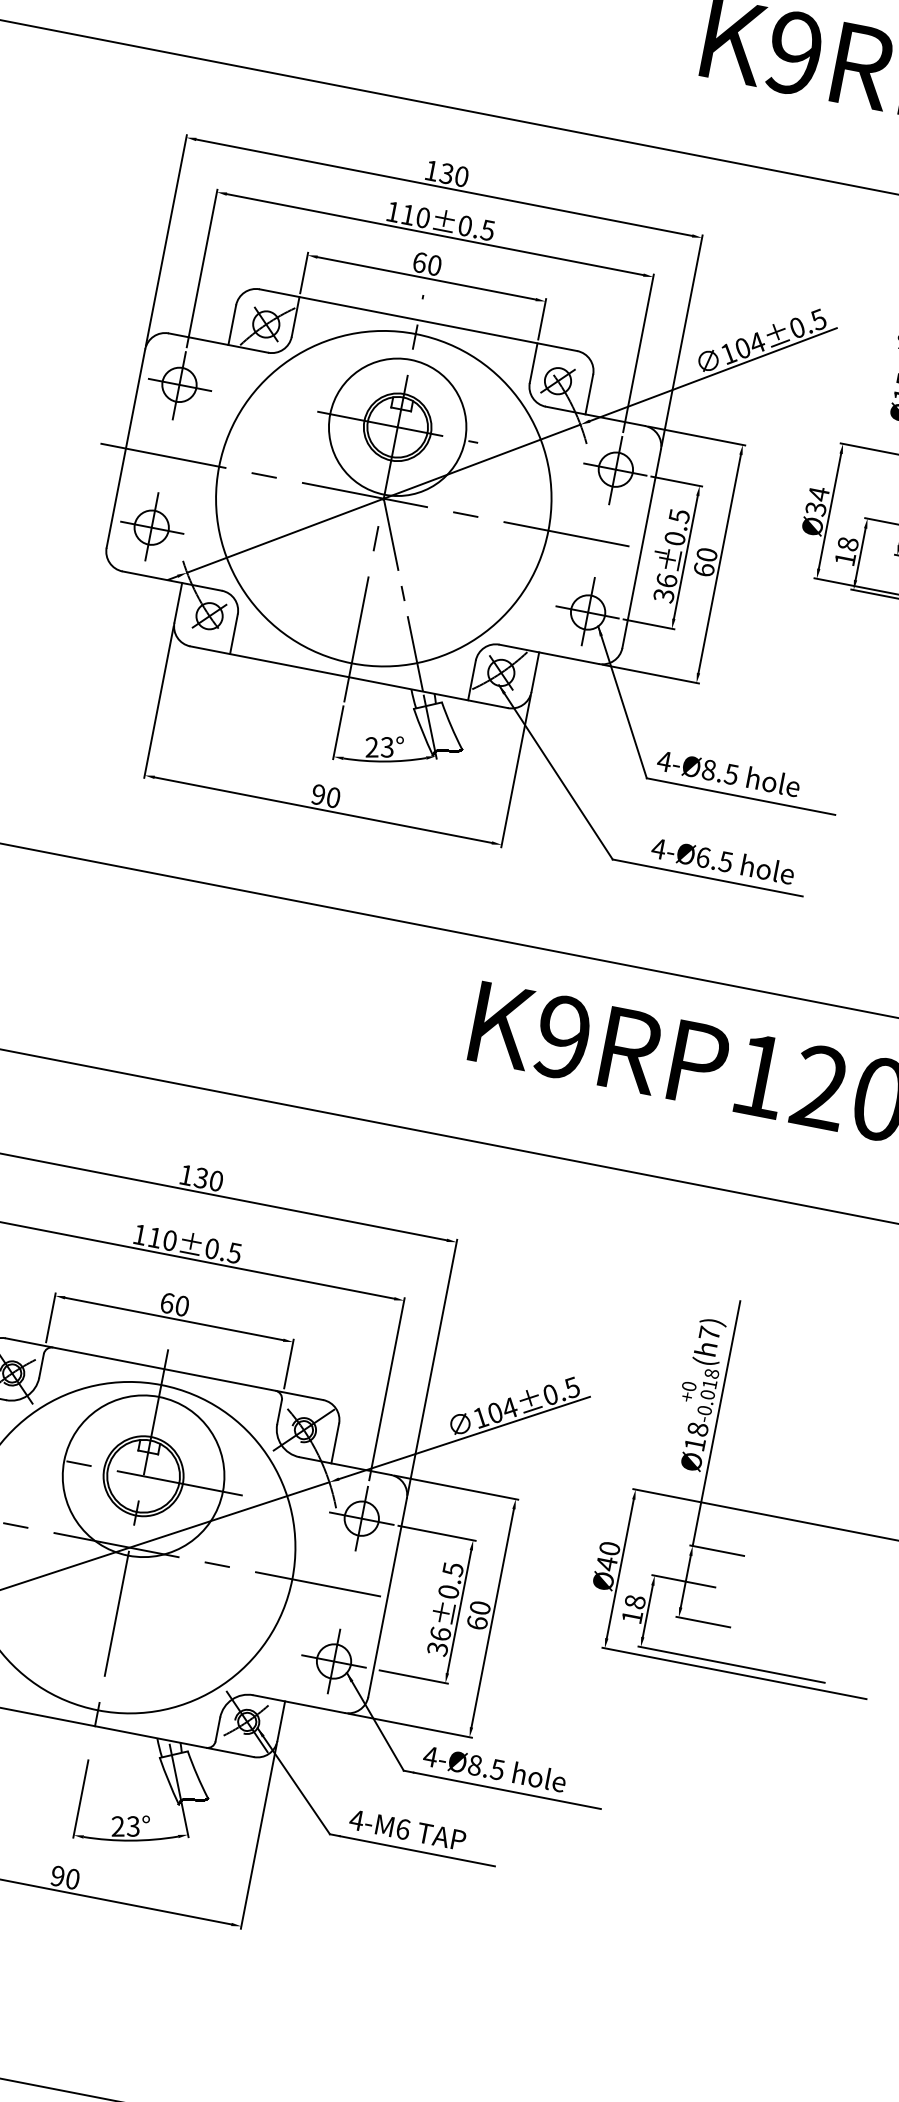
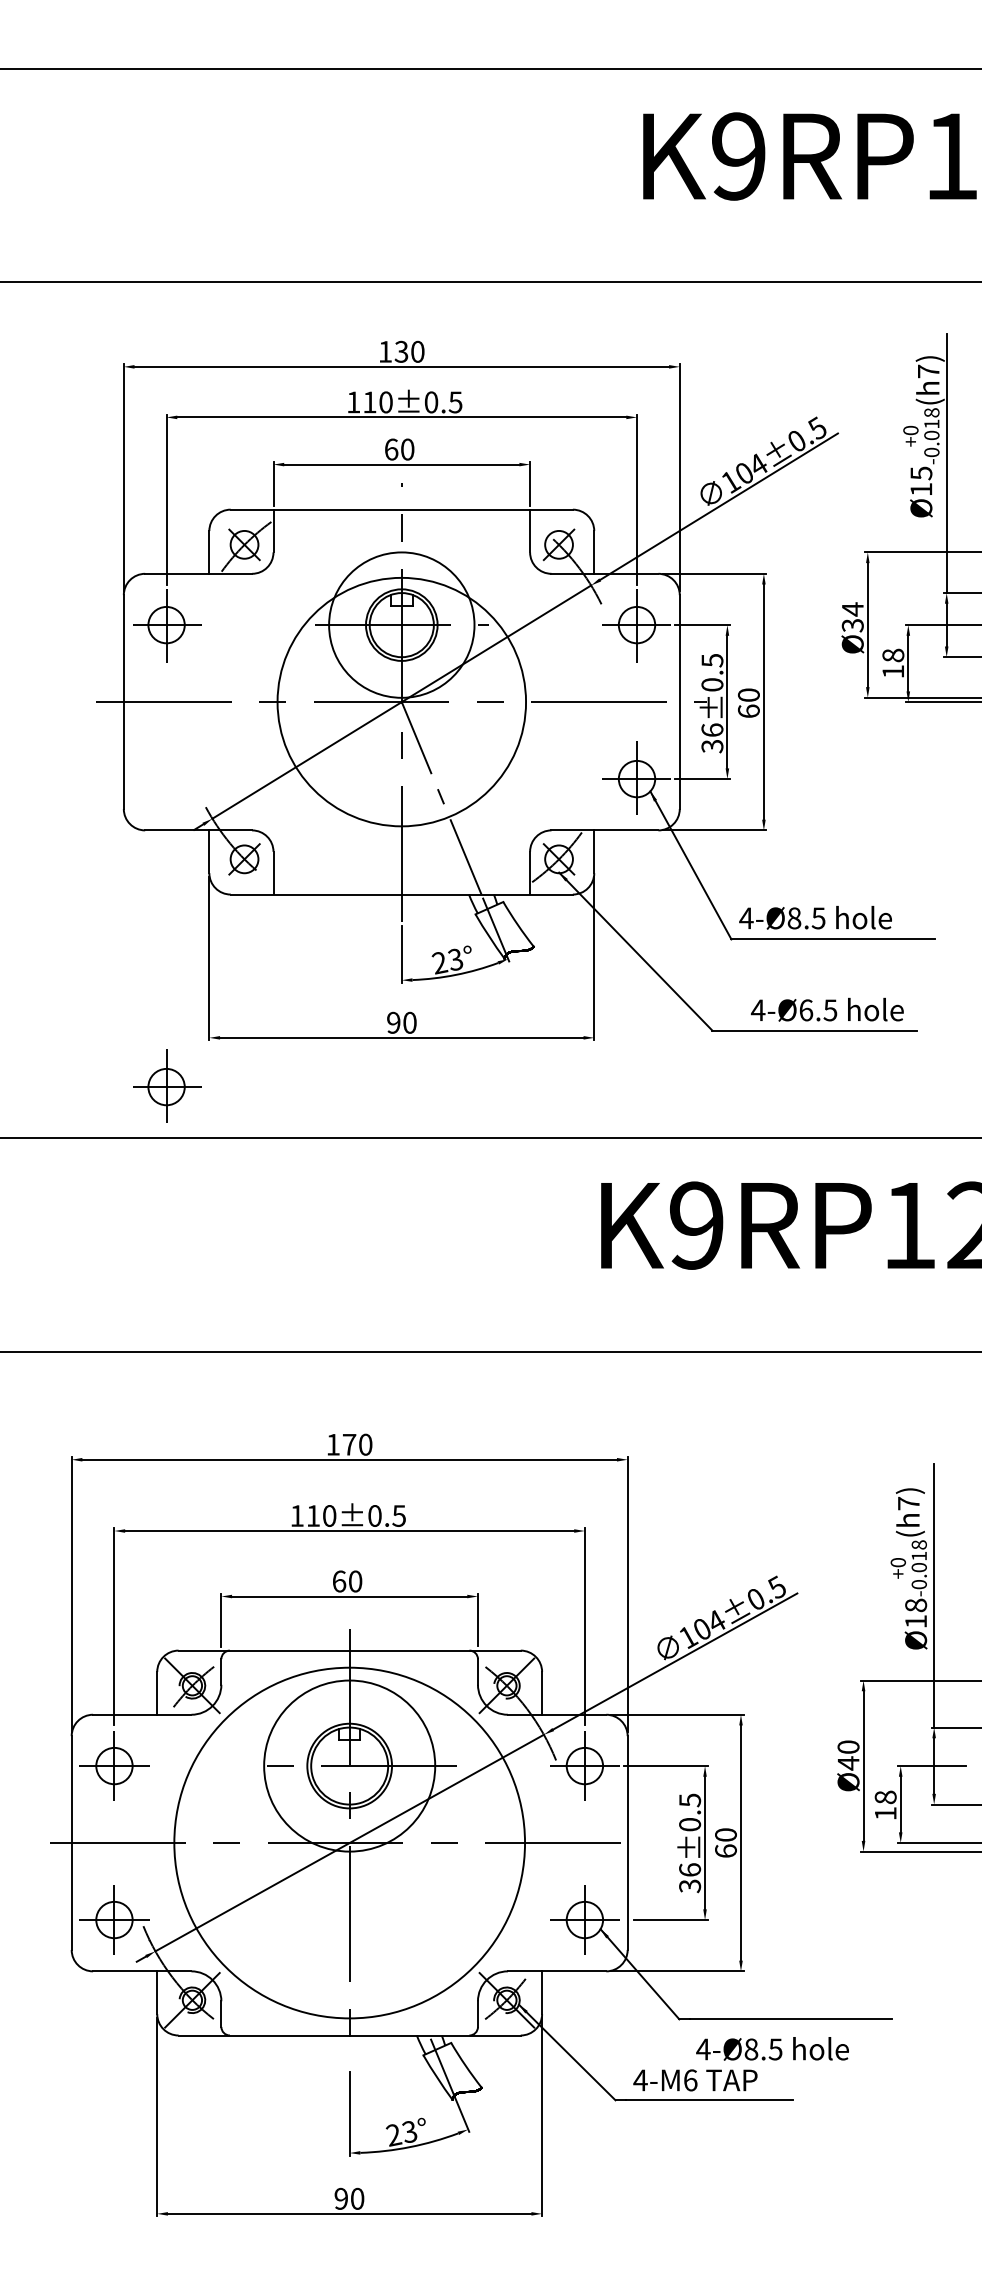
circle: (383, 498) -> (401, 701), size x0.7
part: (152, 526) -> (167, 1085), moved
text: (201, 1177) -> (349, 1444), 130 -> 170
text: (494, 1768) -> (772, 2048), moved

